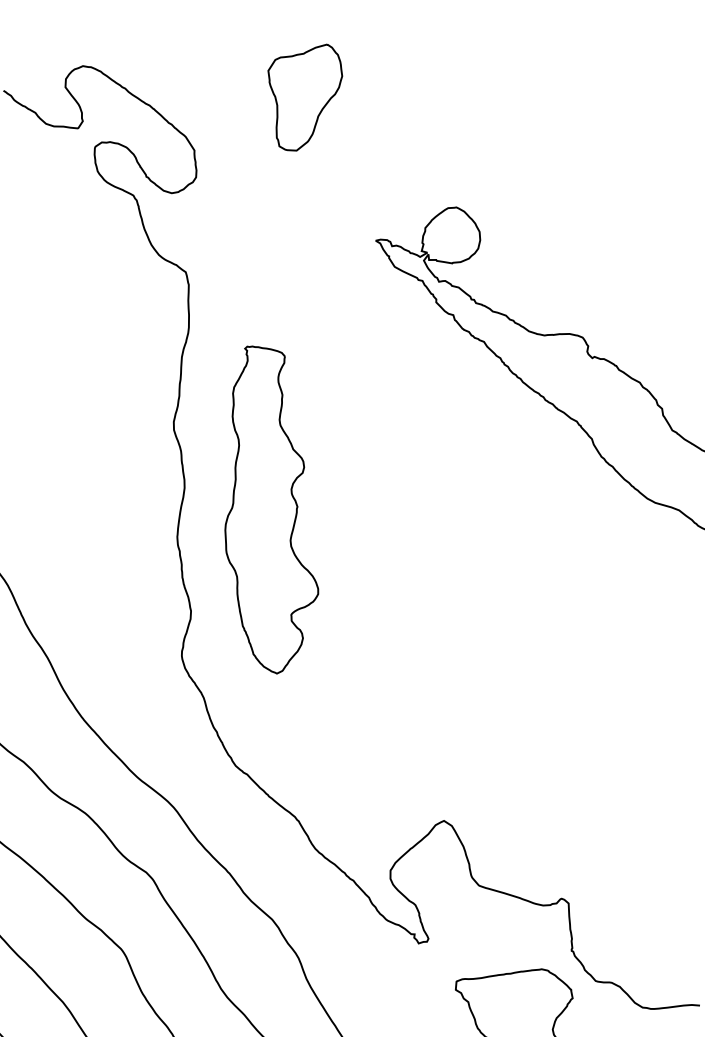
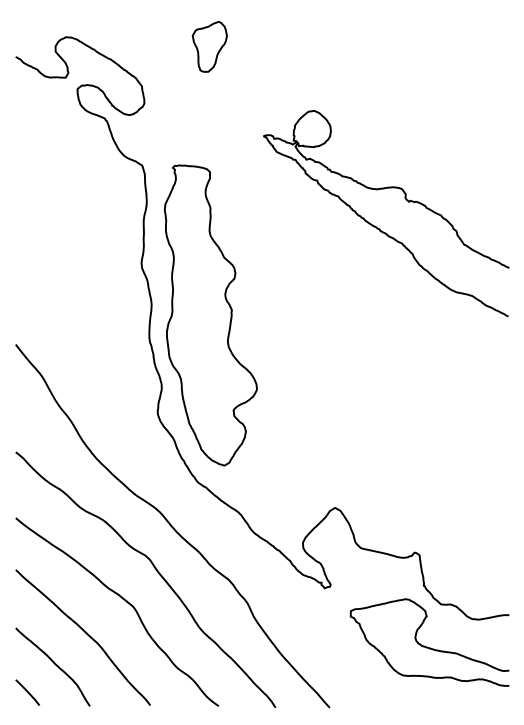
part: (302, 96) -> (209, 46), size x0.71
part: (273, 510) -> (210, 315), size x1.43

